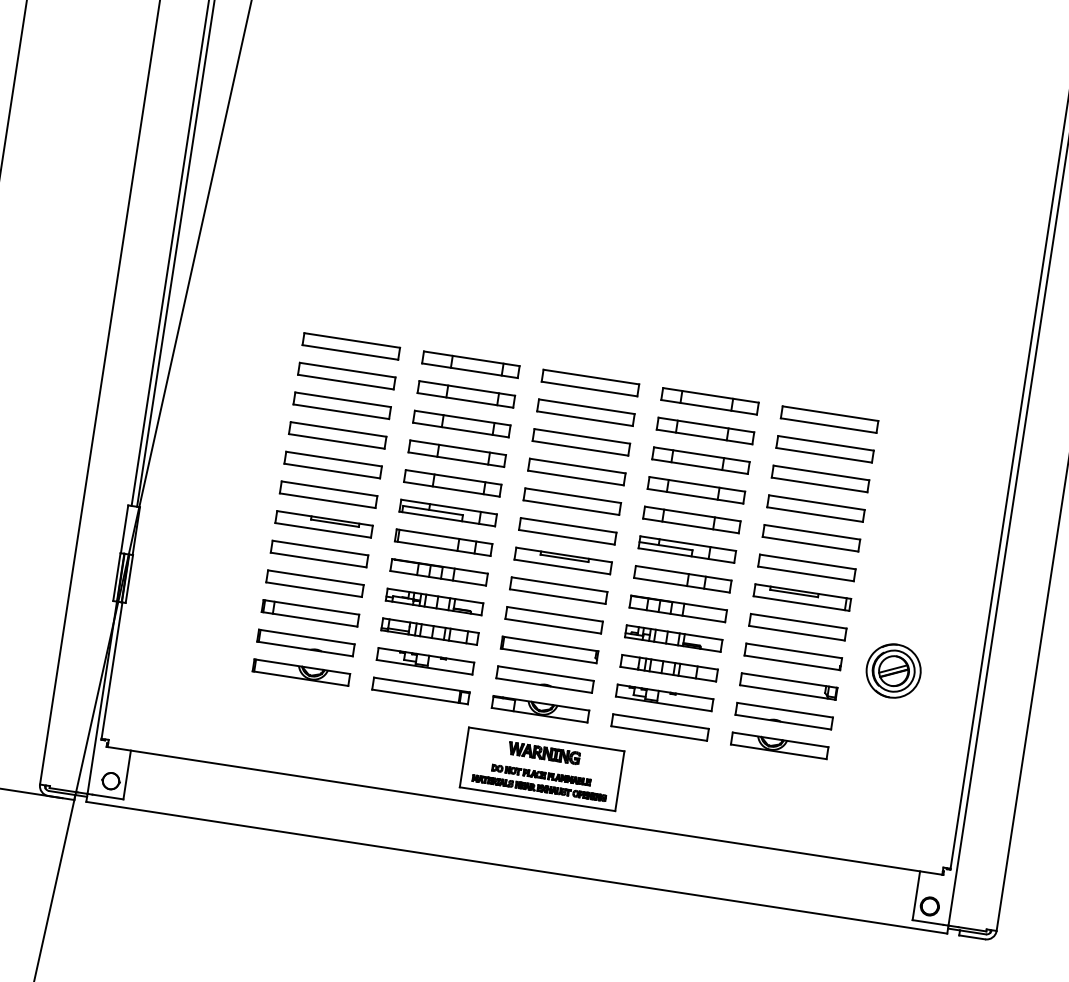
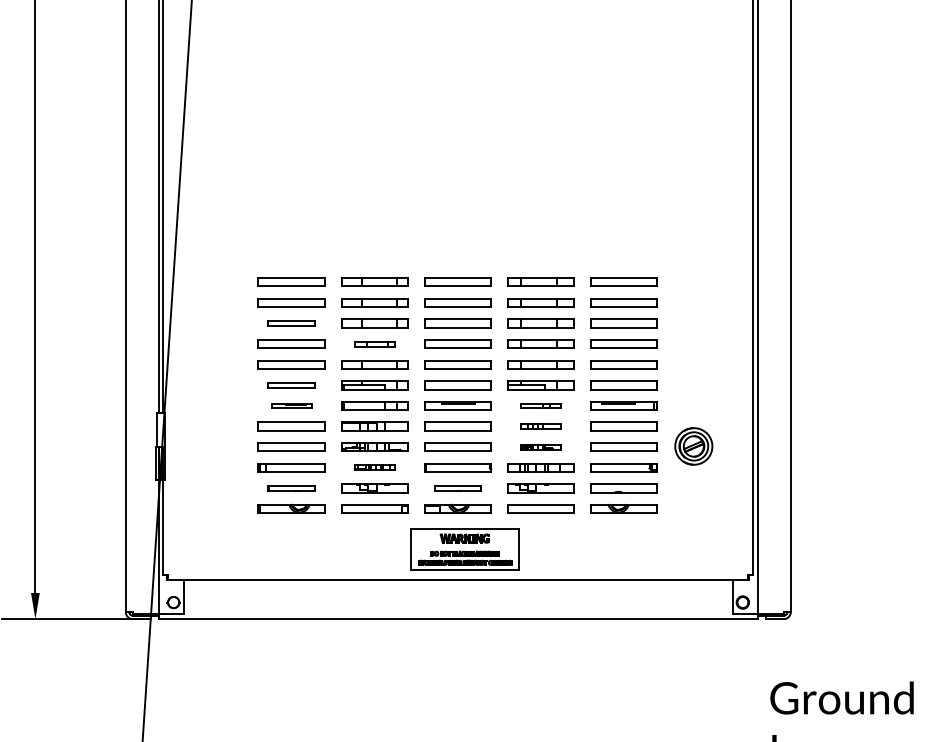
part: (341, 405) -> (291, 323), size x0.7
part: (456, 452) -> (374, 343), size x0.6
part: (328, 494) -> (291, 385), size x0.7
part: (323, 523) -> (291, 405), size x0.6
part: (682, 578) -> (540, 405), size x0.6
part: (677, 608) -> (540, 426), size x0.6
part: (429, 631) -> (374, 467), size x0.6
part: (673, 637) -> (540, 446), size x0.6
part: (305, 643) -> (291, 488), size x0.7
part: (544, 679) -> (457, 488), size x0.7

